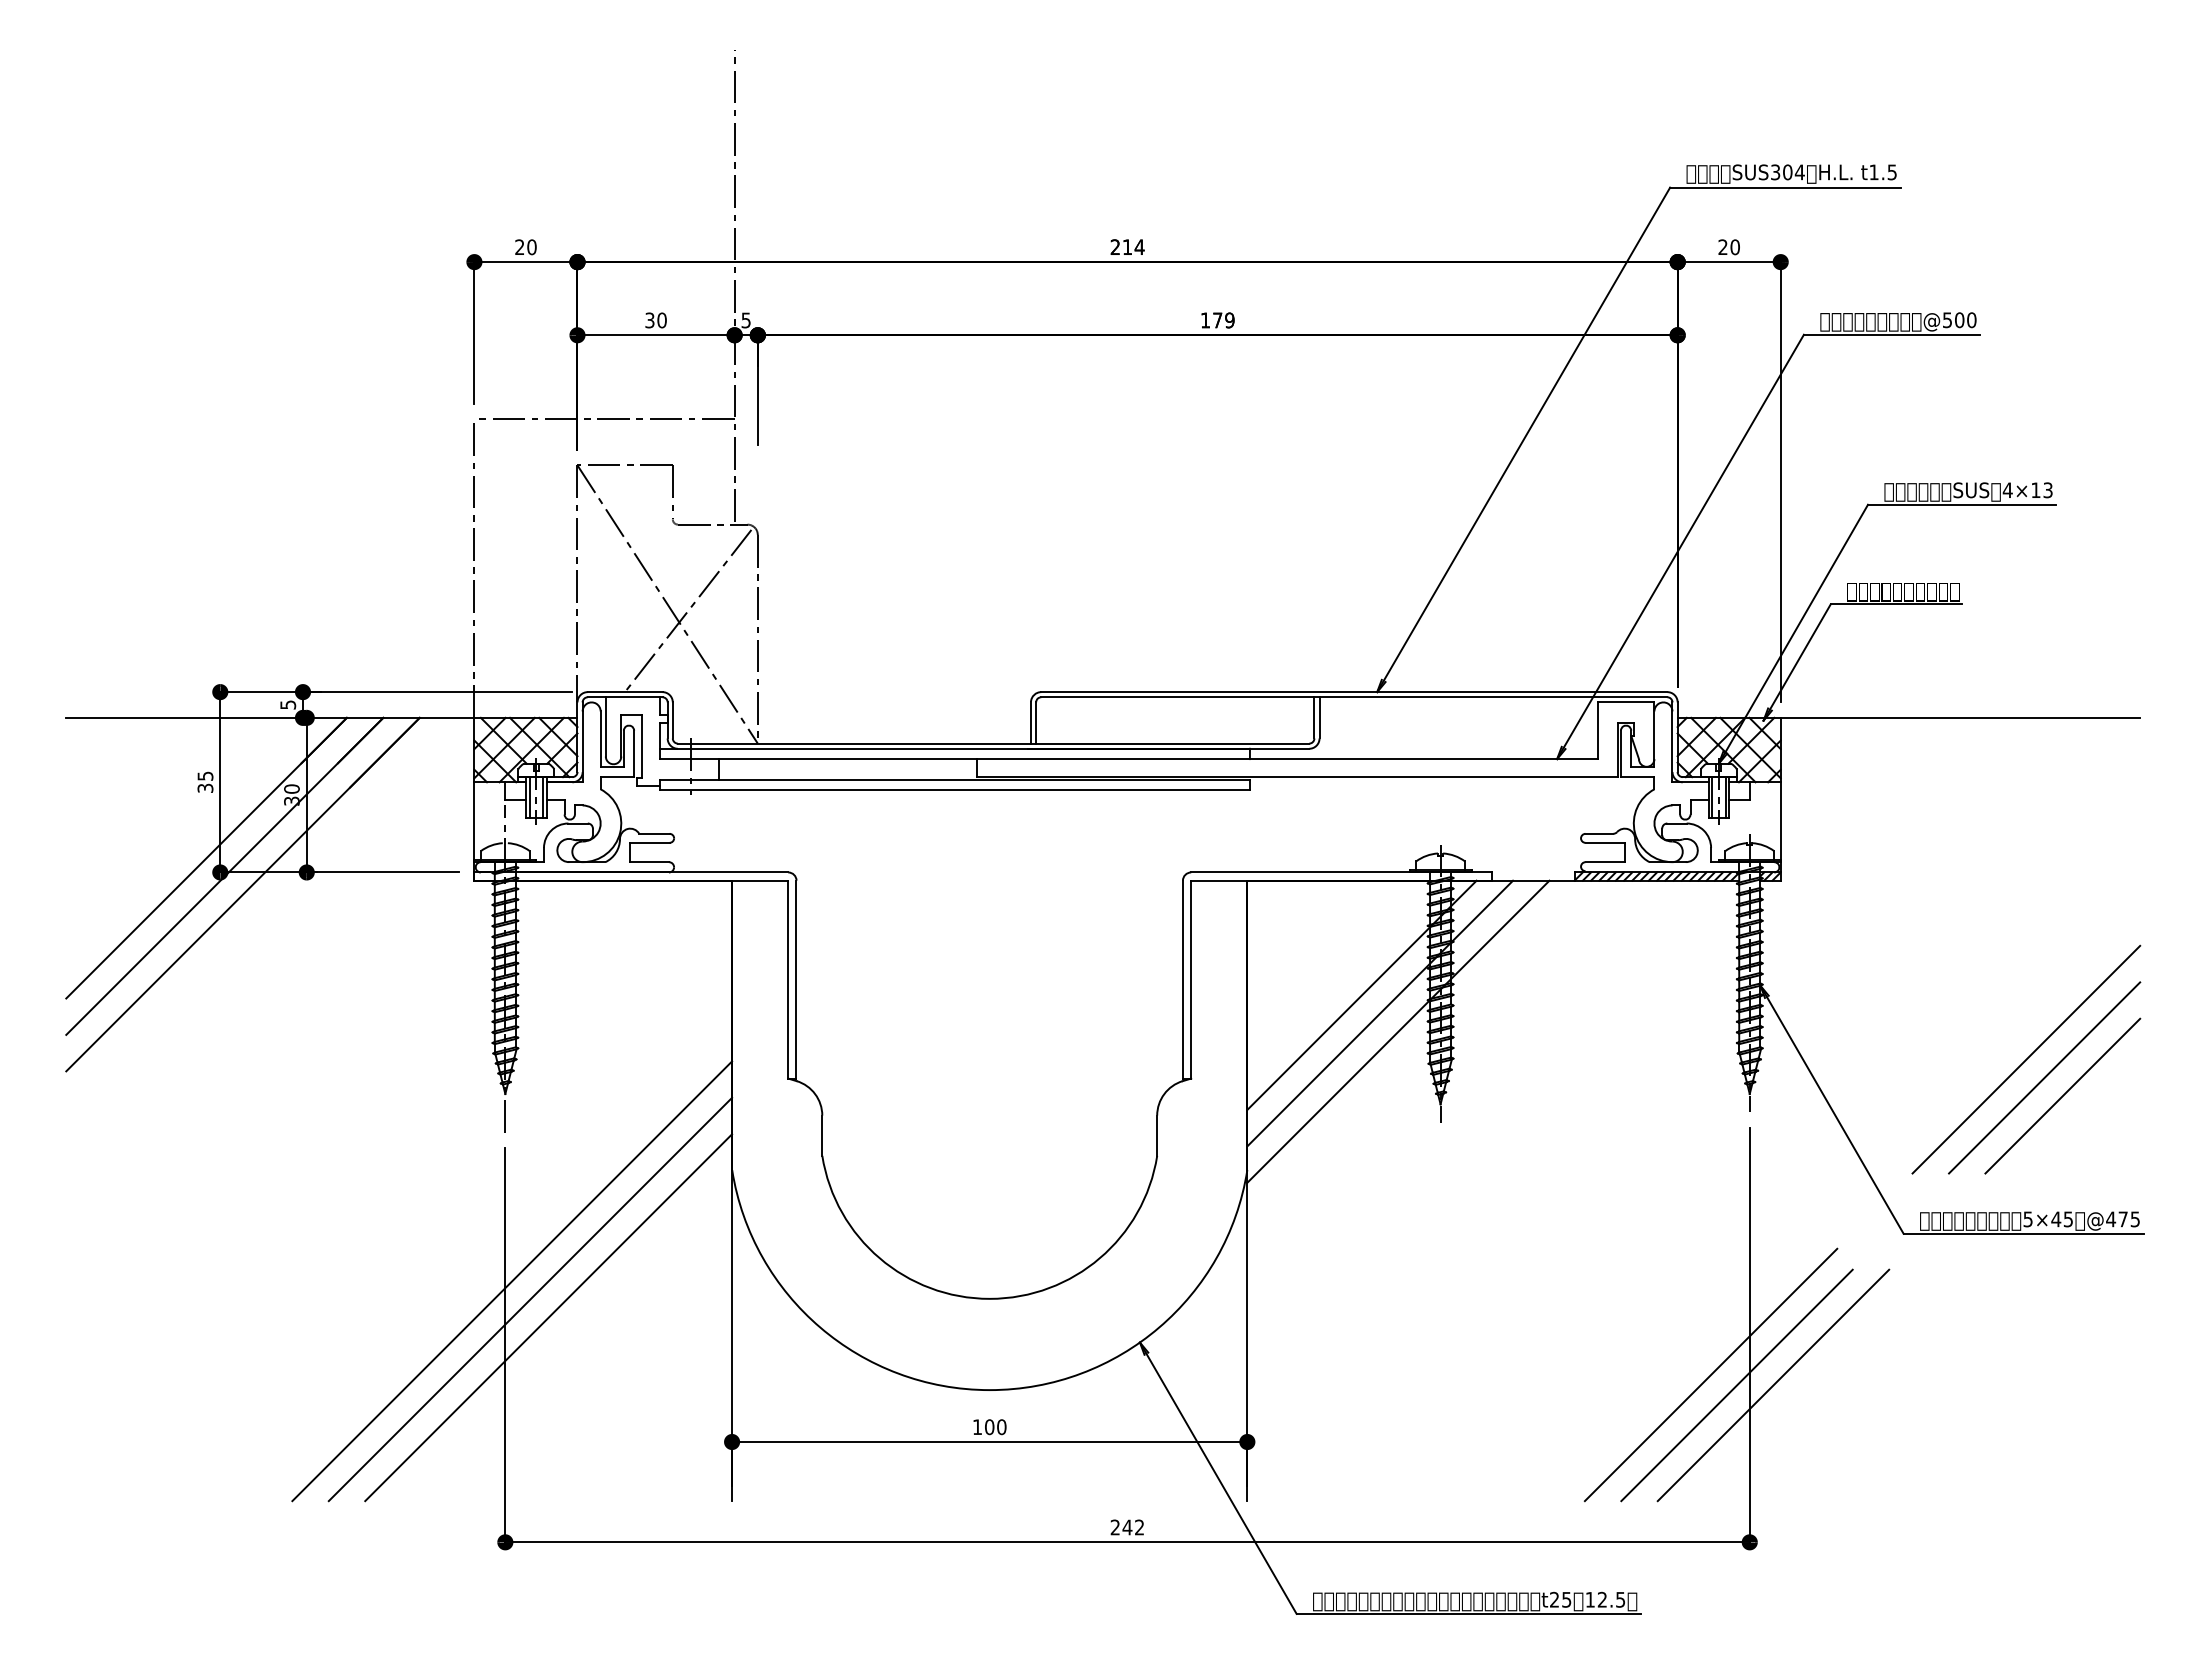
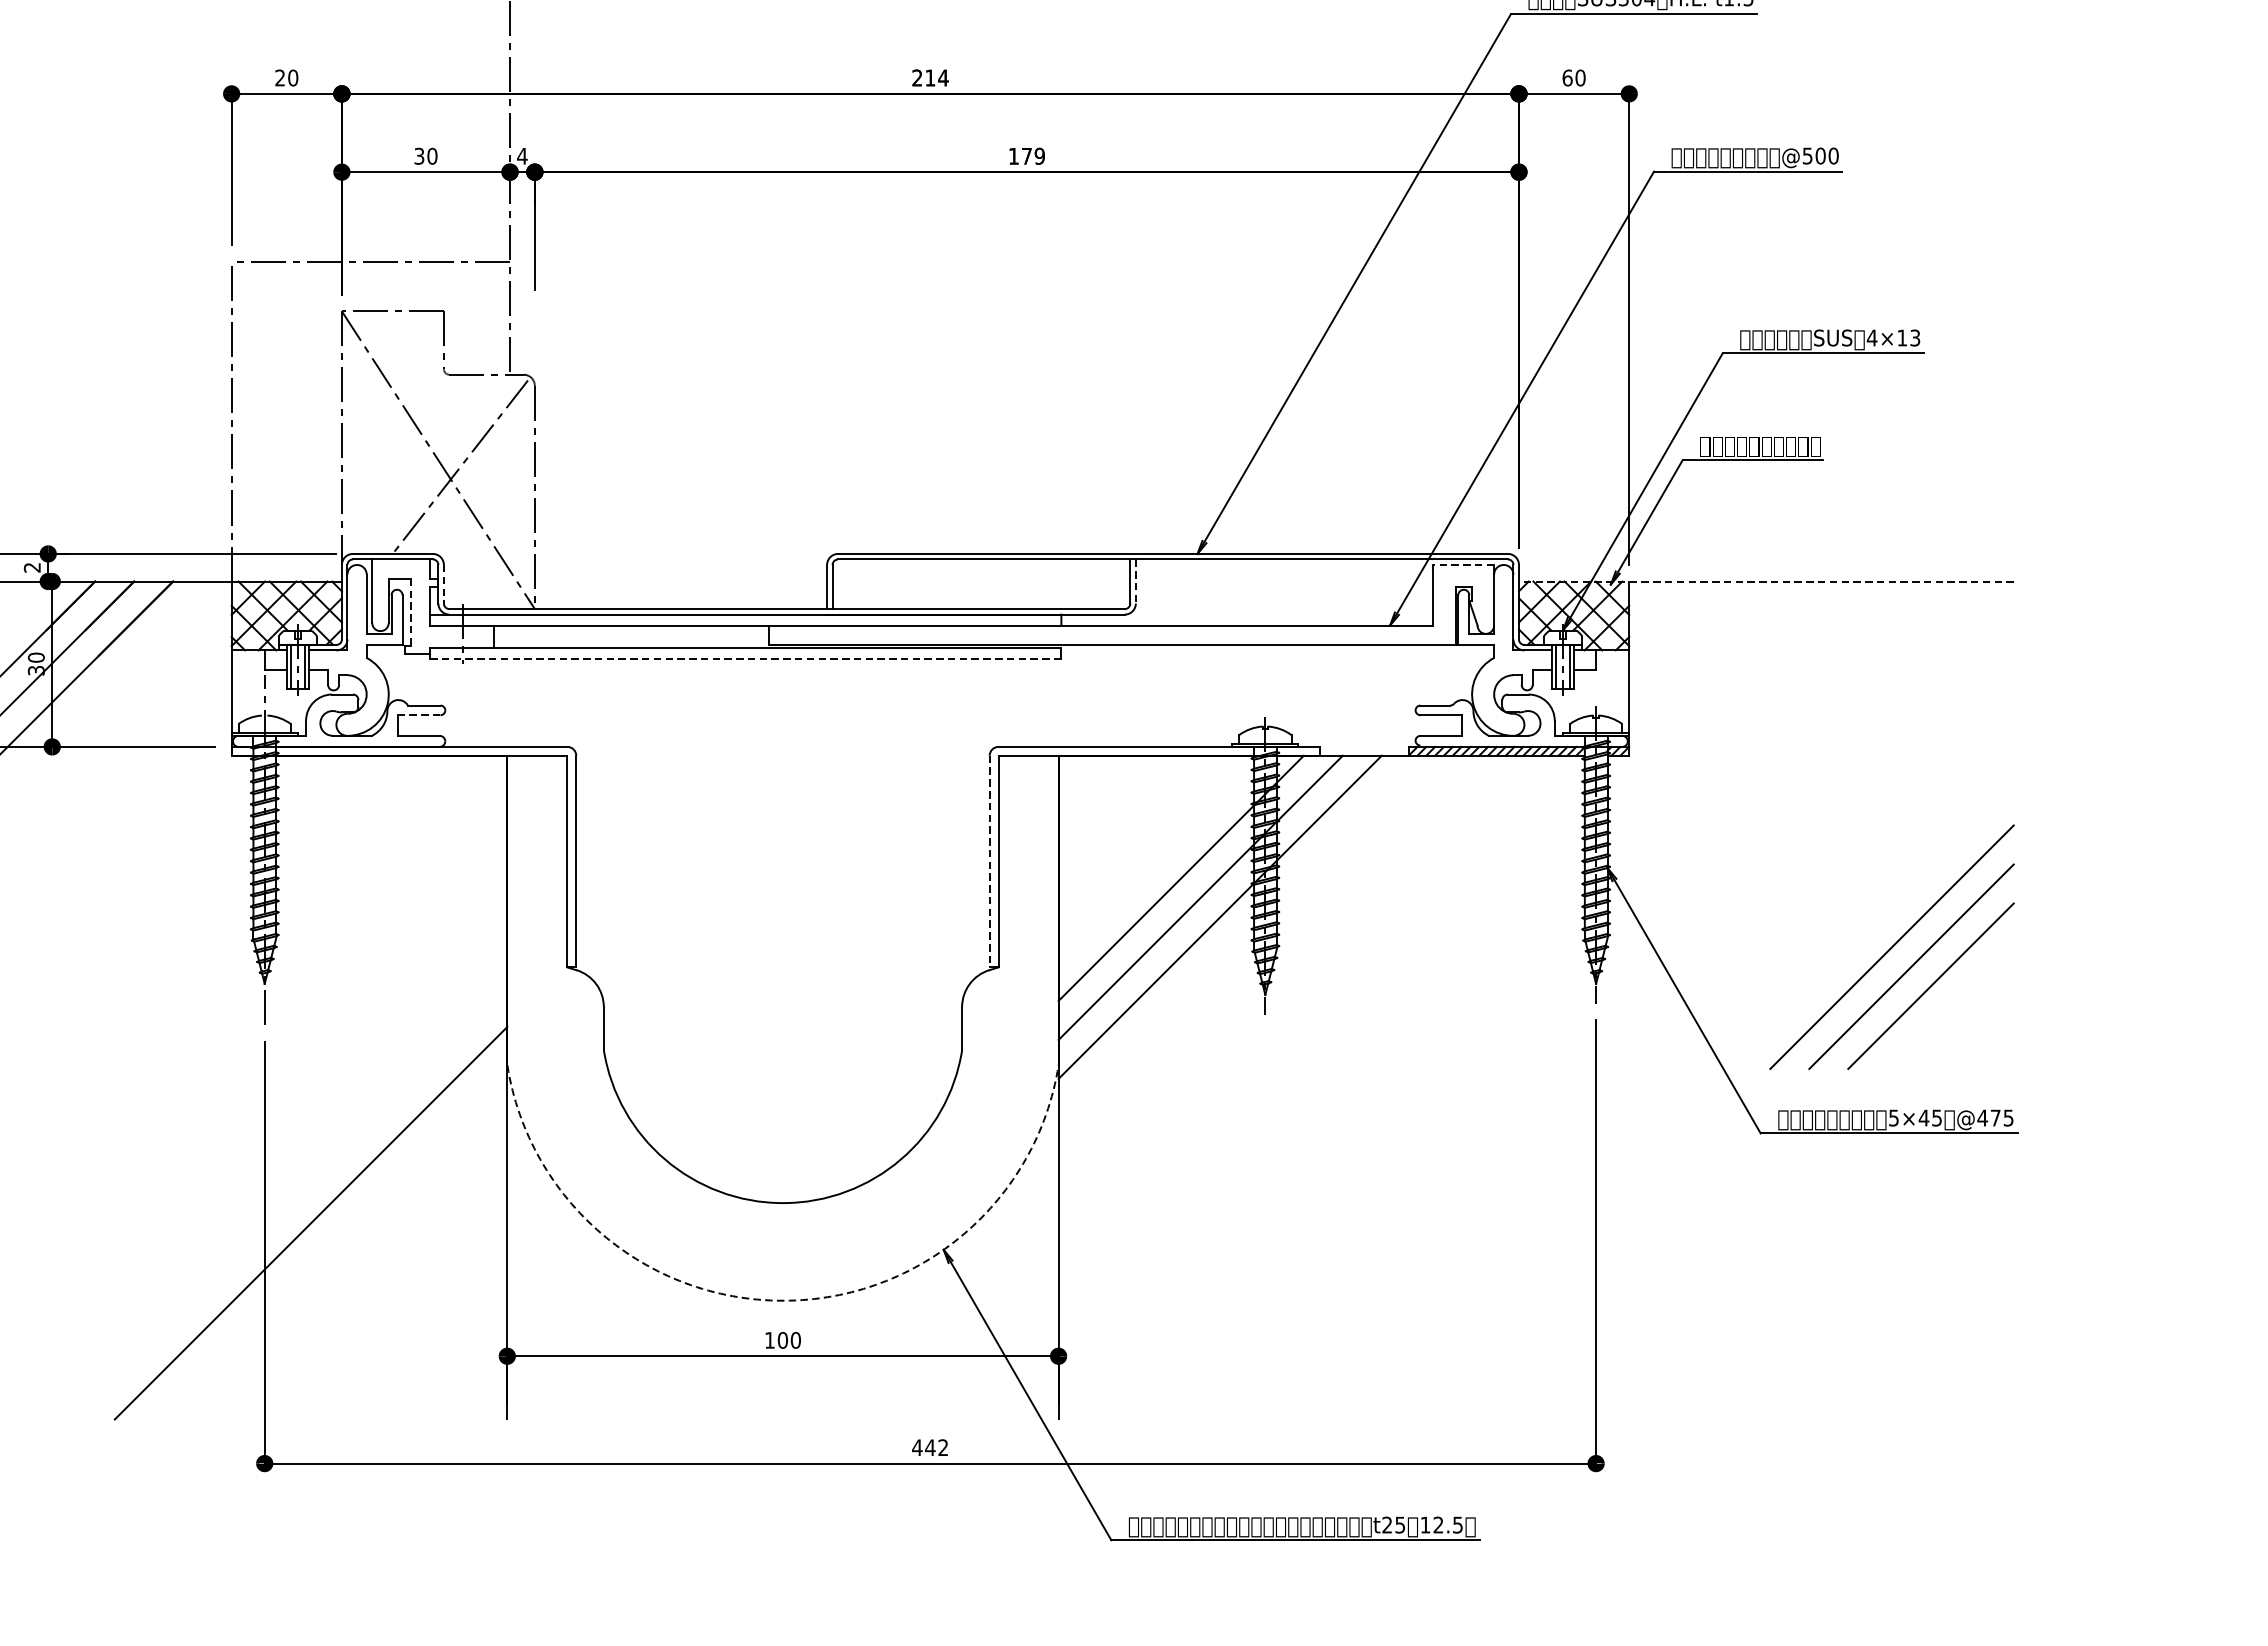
text: (1722, 247) -> (1566, 78), 20 -> 60
text: (746, 320) -> (522, 156), 5 -> 4
line: (1625, 702) -> (1463, 565), solid -> dashed
text: (288, 704) -> (32, 567), 5 -> 2
line: (1319, 717) -> (1135, 581), solid -> dashed
line: (1908, 717) -> (1765, 581), solid -> dashed
line: (672, 720) -> (443, 584), solid -> dashed
line: (641, 747) -> (410, 613), solid -> dashed
line: (954, 790) -> (745, 659), solid -> dashed
line: (649, 842) -> (418, 714), solid -> dashed
line: (1182, 979) -> (989, 861), solid -> dashed
line: (512, 1281) -> (272, 1184), removed
line: (530, 1299) -> (291, 1203), removed
line: (1710, 1374) -> (1554, 1284), removed
line: (1736, 1385) -> (1581, 1295), removed
line: (1773, 1385) -> (1621, 1295), removed
arc: (989, 1390) -> (782, 1301), solid -> dashed
text: (1115, 1527) -> (917, 1447), 242 -> 442

